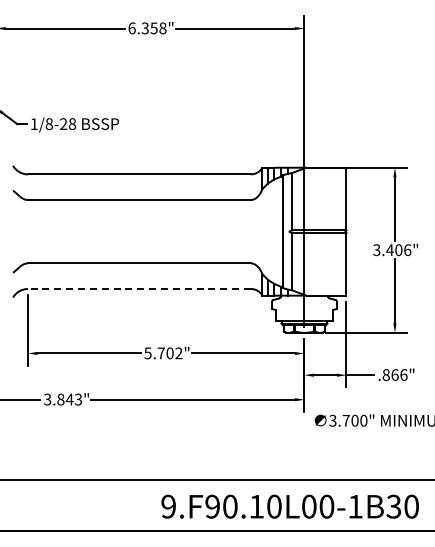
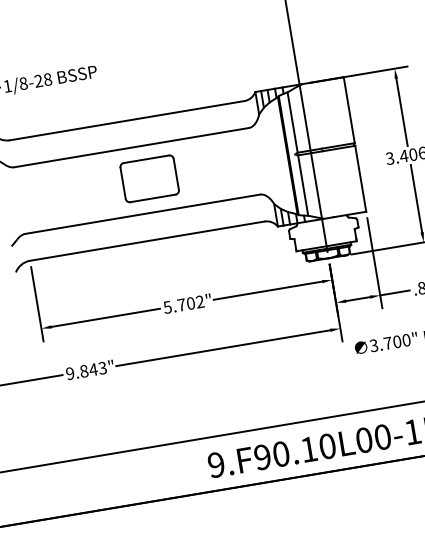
part: (151, 231) -> (149, 178), added
line: (138, 288) -> (146, 240), dashed -> solid
text: (47, 399) -> (70, 373), 3.843" -> 9.843"

